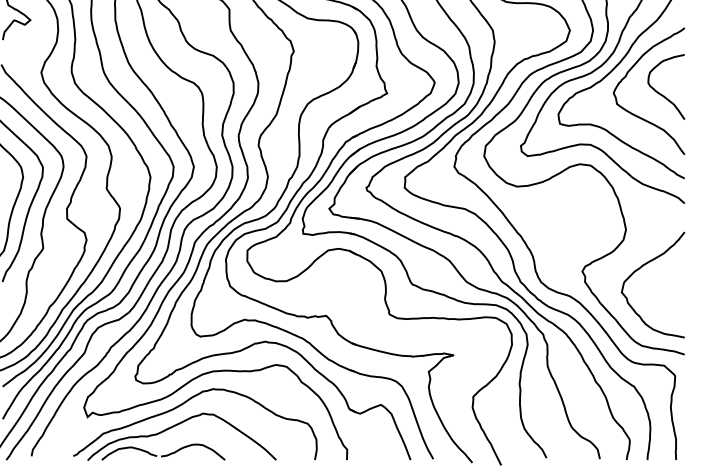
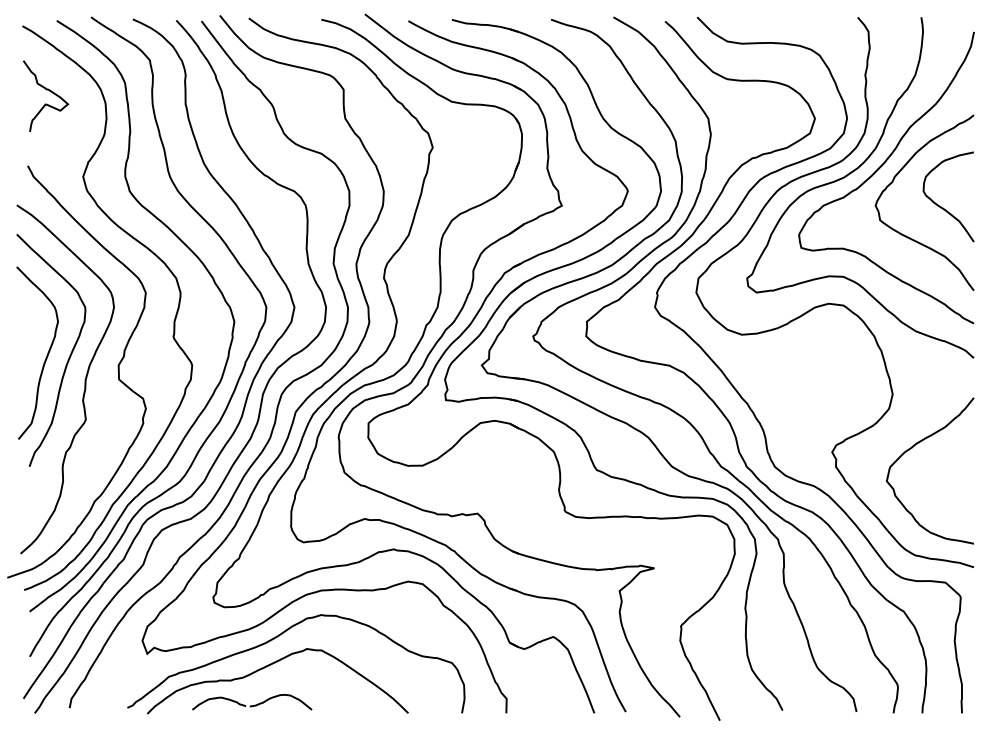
part: (162, 451) -> (251, 701), size x0.7

